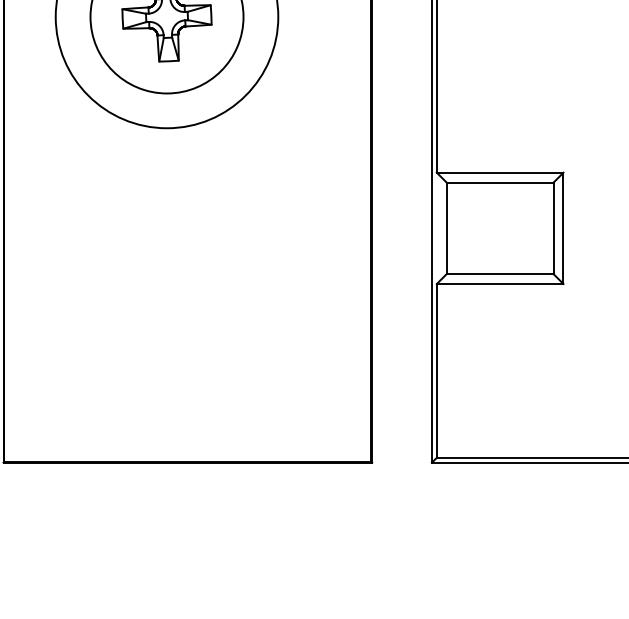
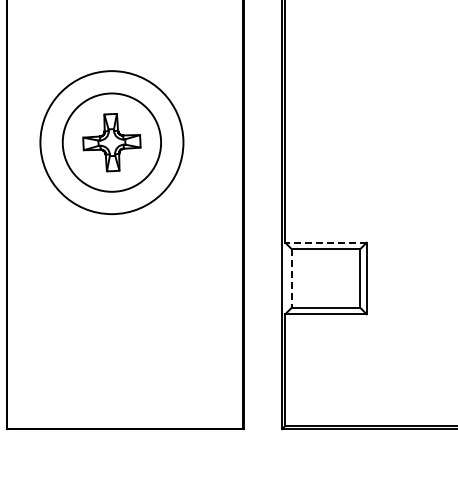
line: (500, 172) -> (326, 242), solid -> dashed
line: (446, 228) -> (291, 278), solid -> dashed

